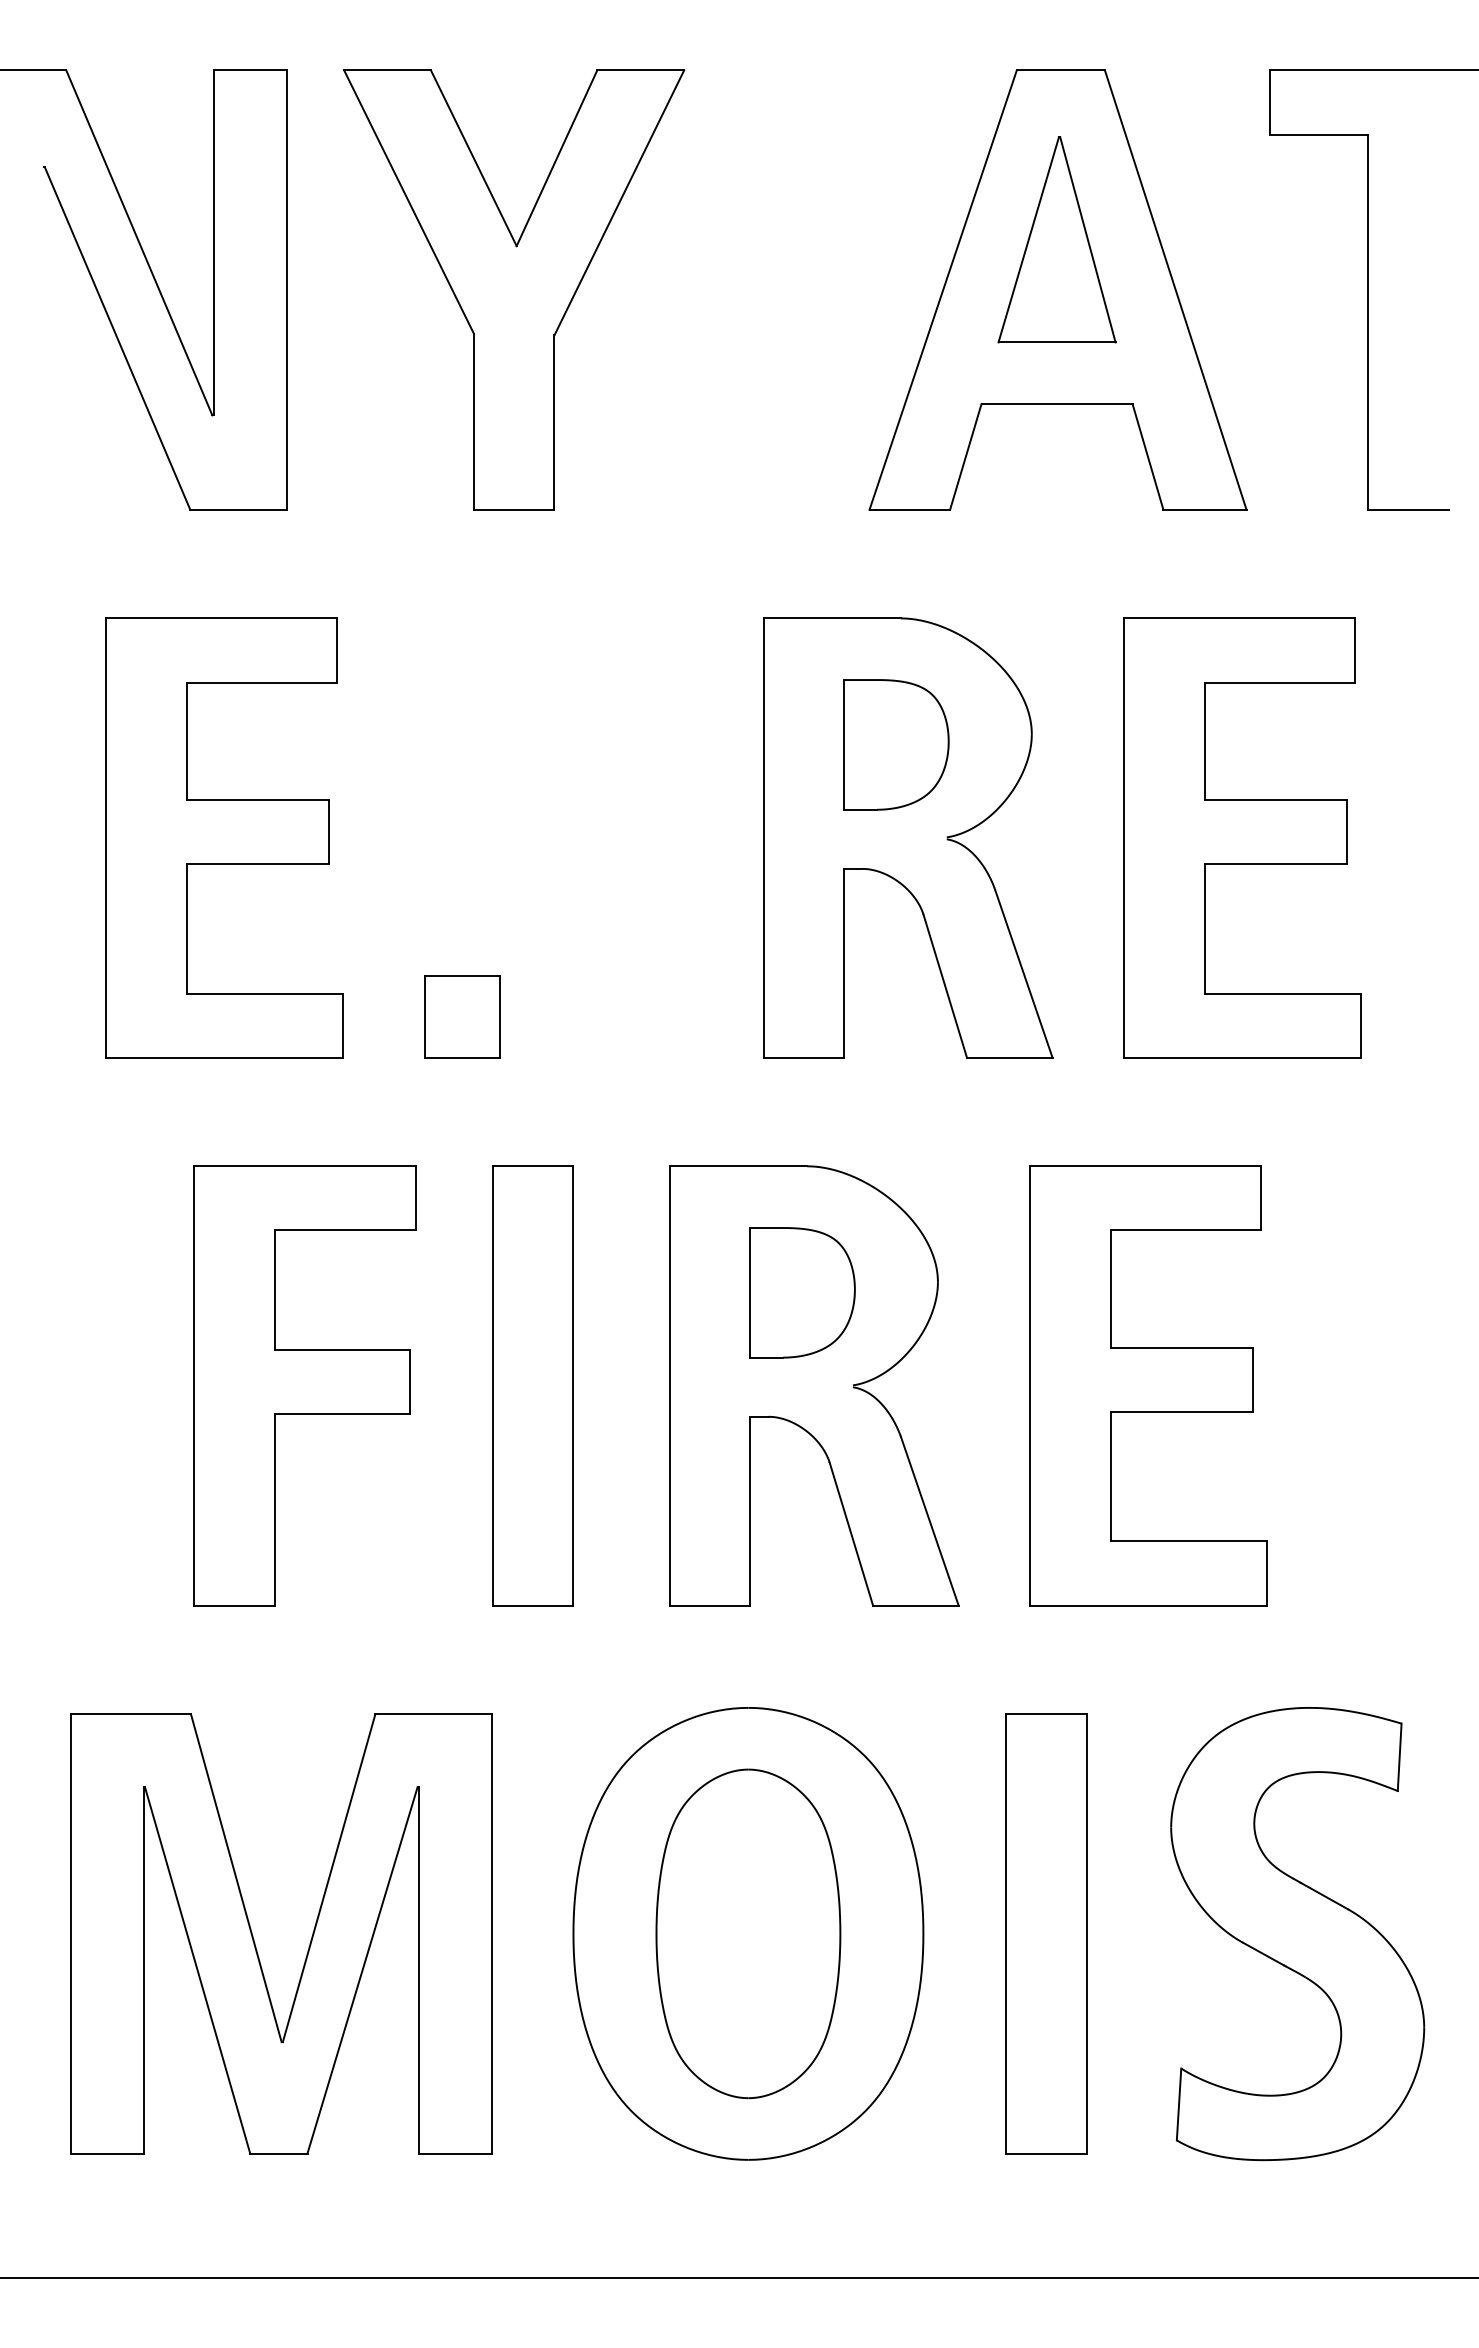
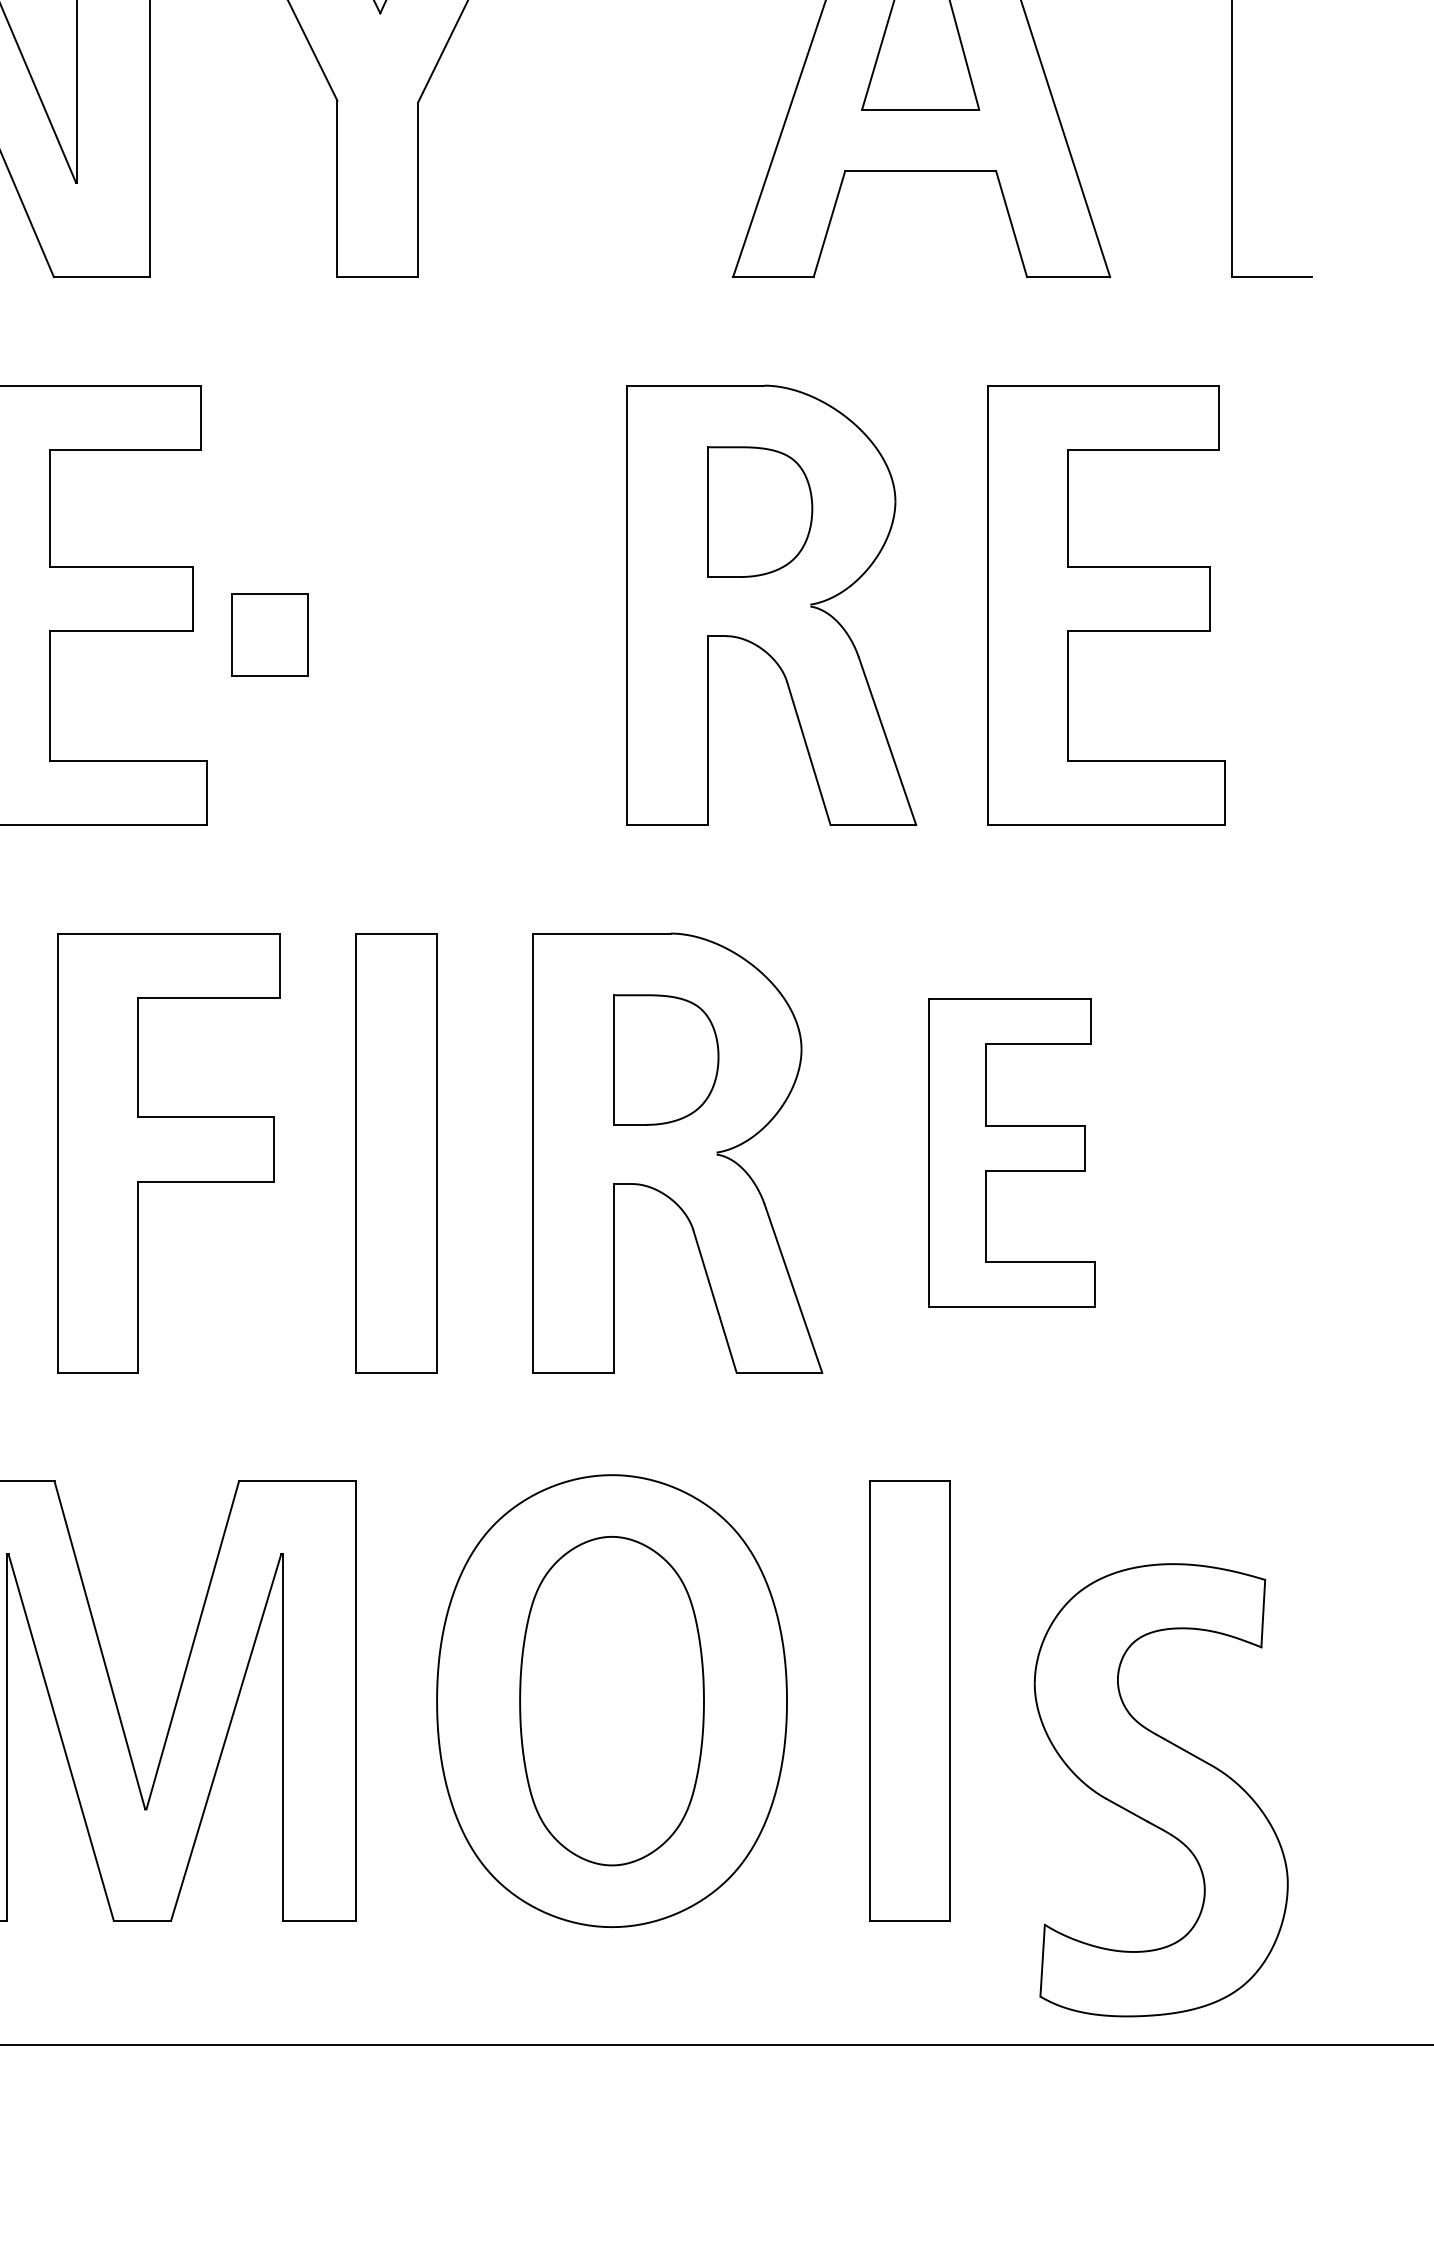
part: (462, 1016) -> (270, 634), moved
part: (1148, 1385) -> (1012, 1152), size x0.7
part: (1297, 1934) -> (1161, 1790), moved

